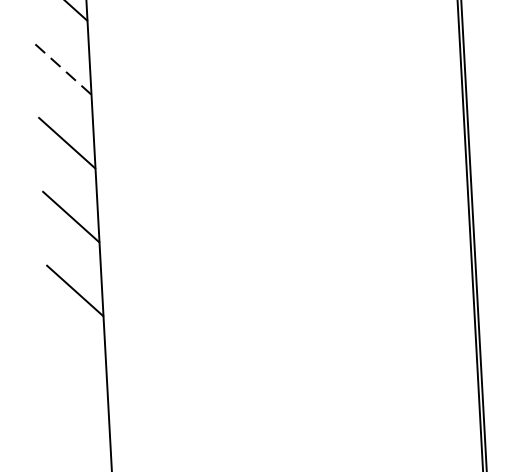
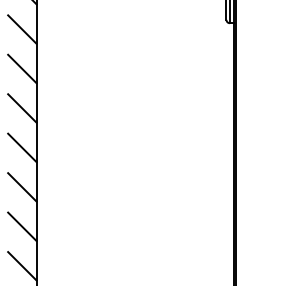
line: (63, 68) -> (22, 68), dashed -> solid
line: (79, 364) -> (22, 226), added
line: (83, 439) -> (22, 266), added

